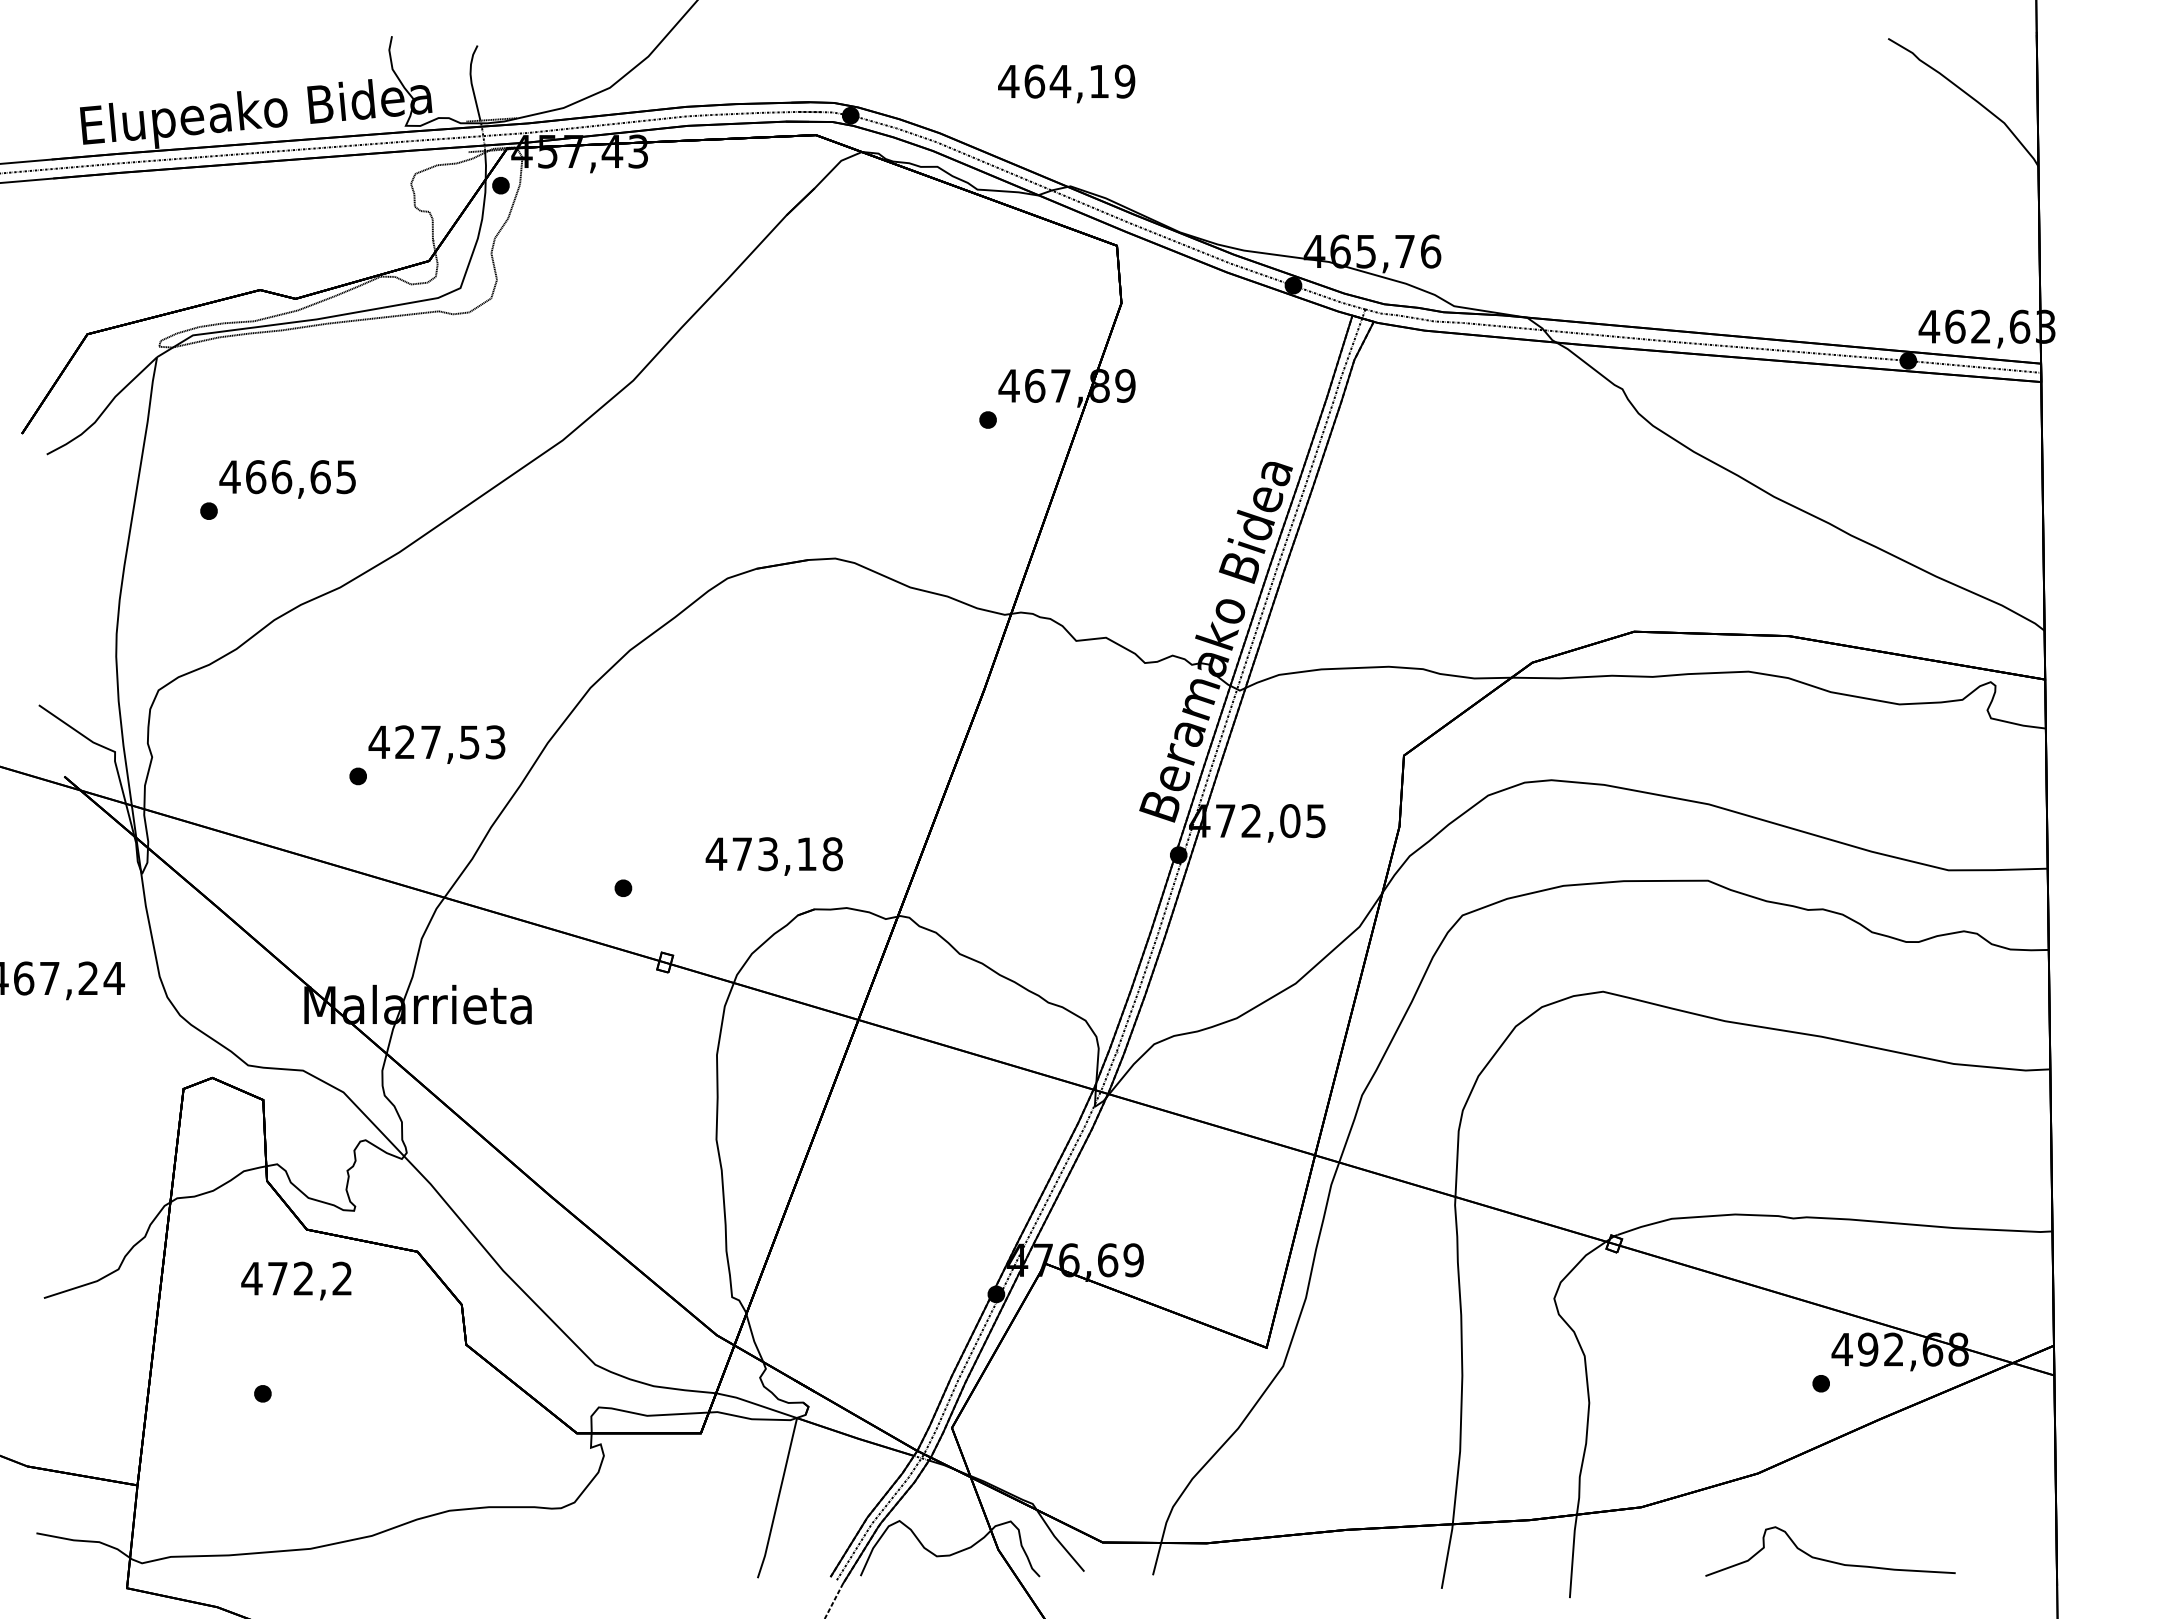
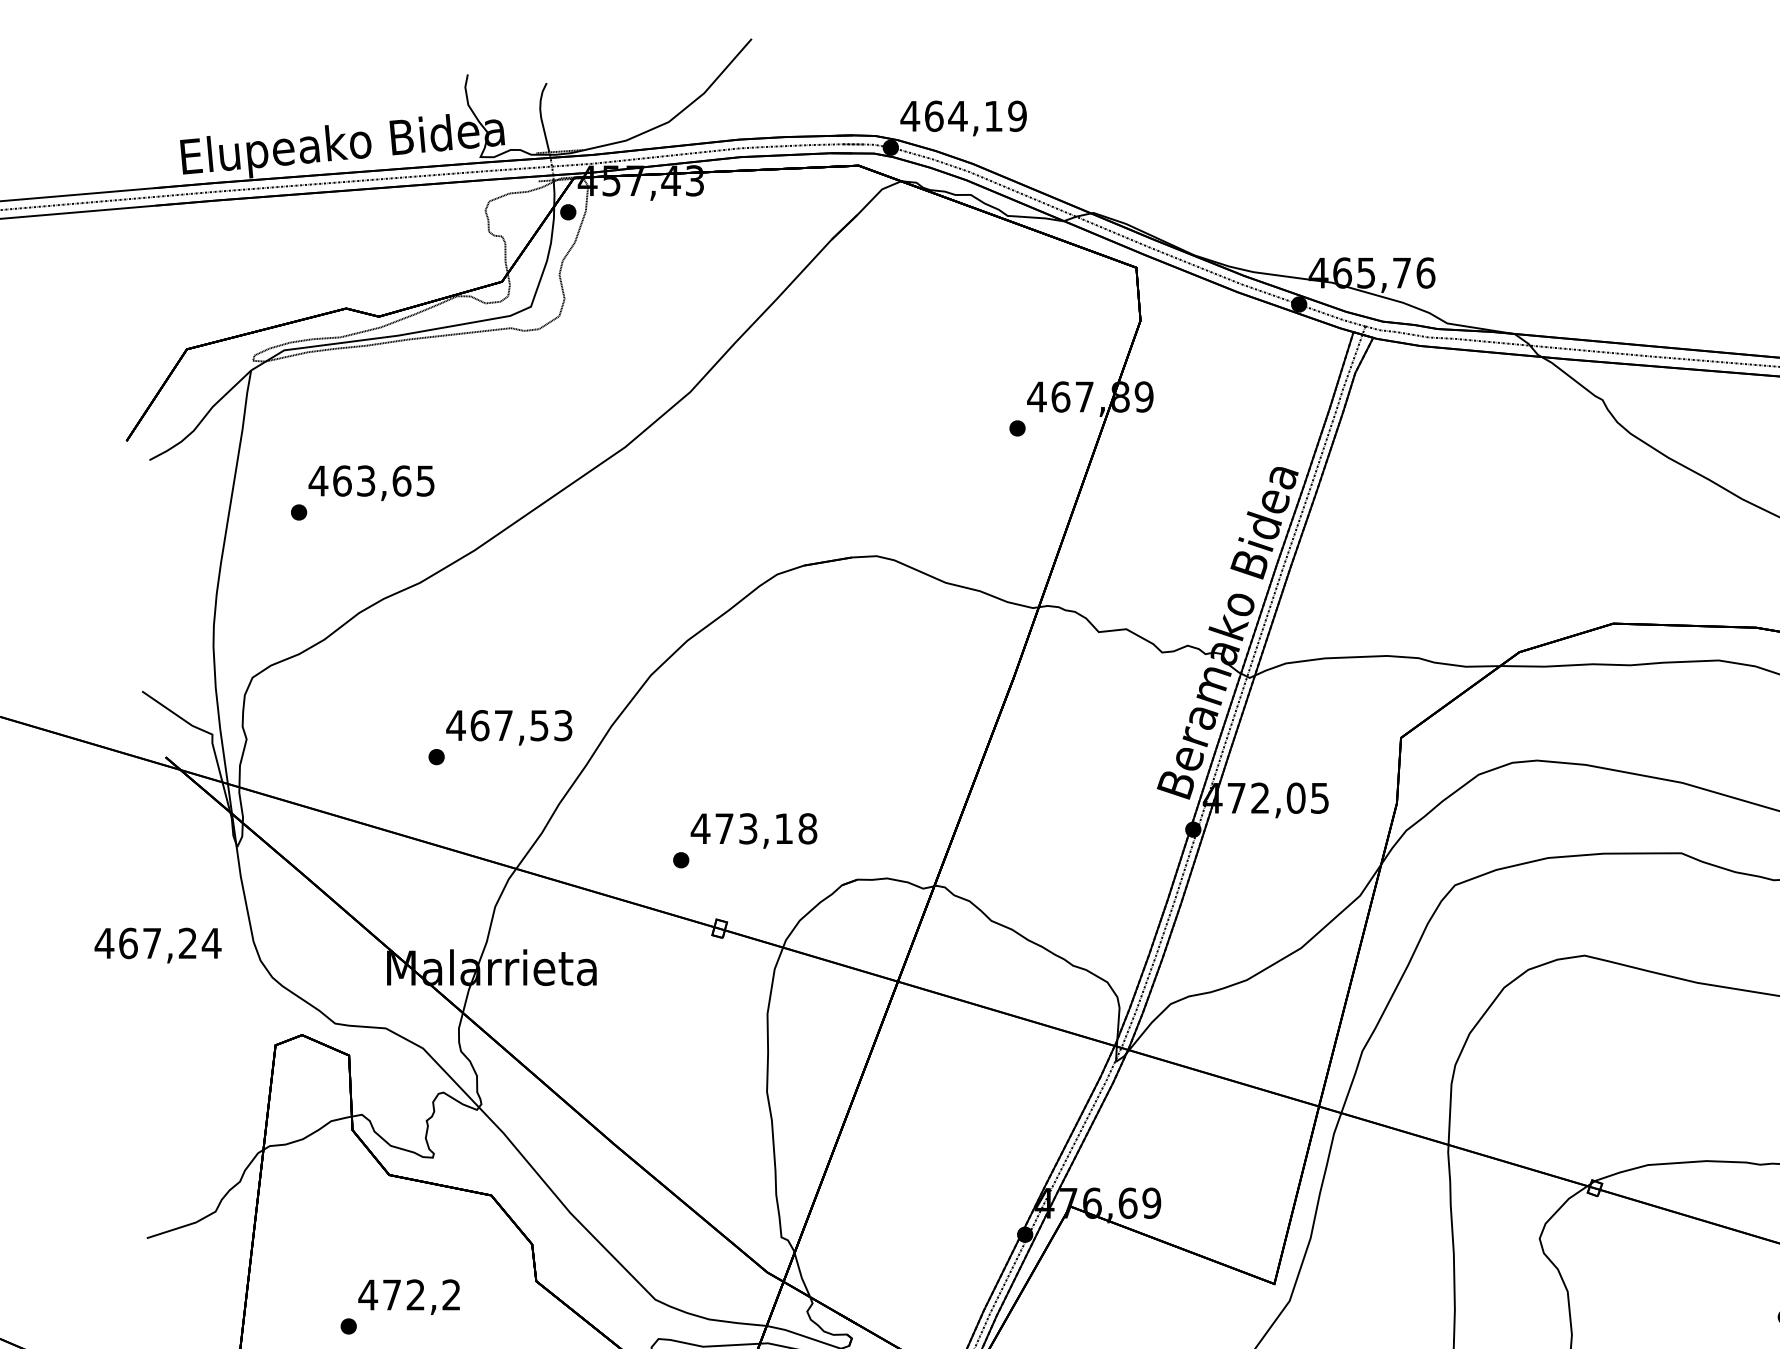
text: (1066, 83) -> (963, 118), moved
text: (281, 477) -> (365, 481), 466,65 -> 463,65
text: (405, 742) -> (480, 725), 427,53 -> 467,53
text: (773, 856) -> (753, 830), moved
text: (296, 1280) -> (409, 1296), moved

